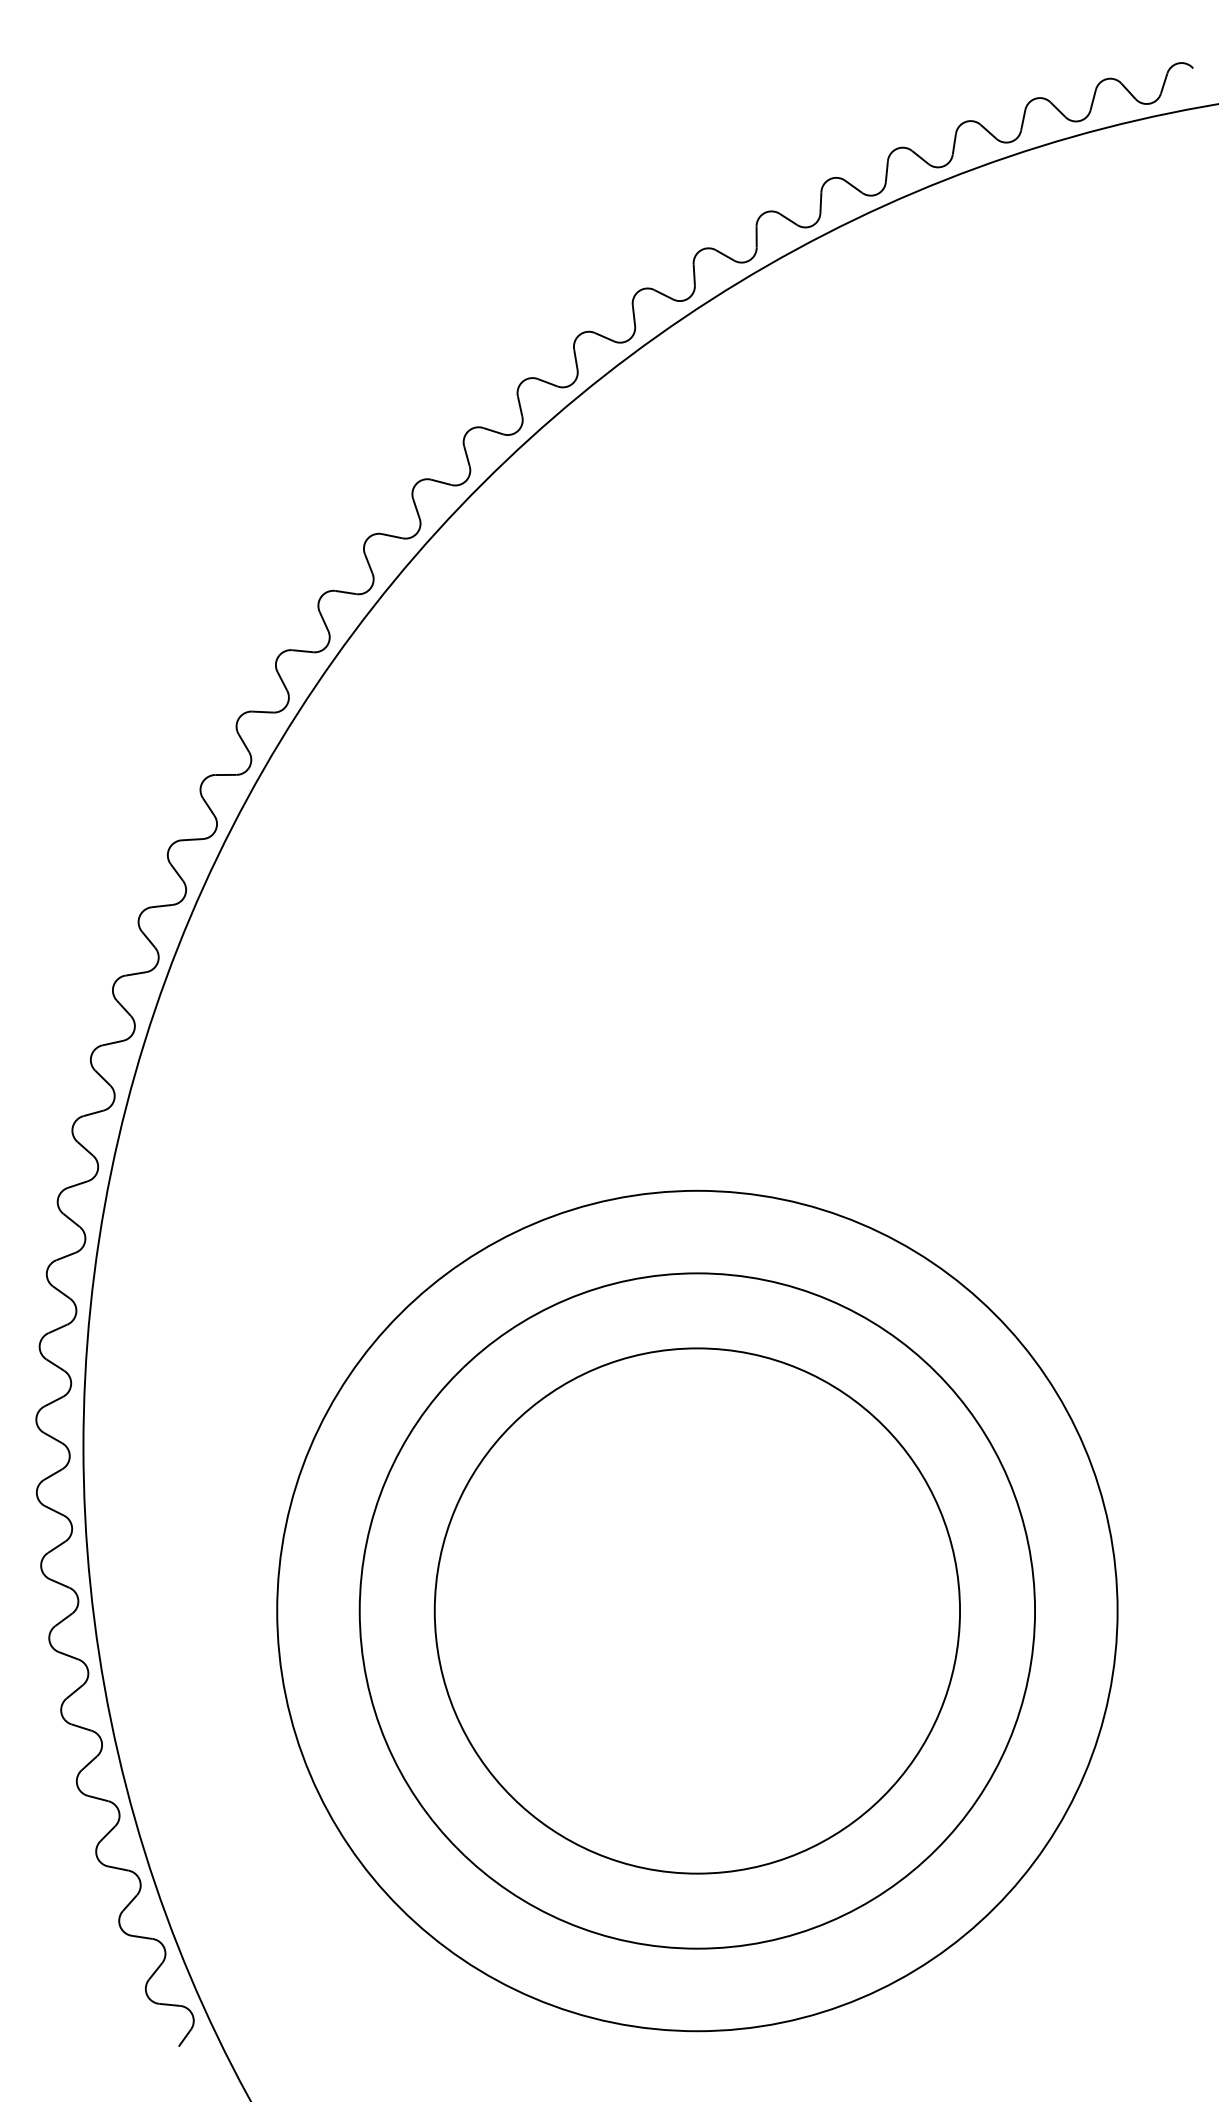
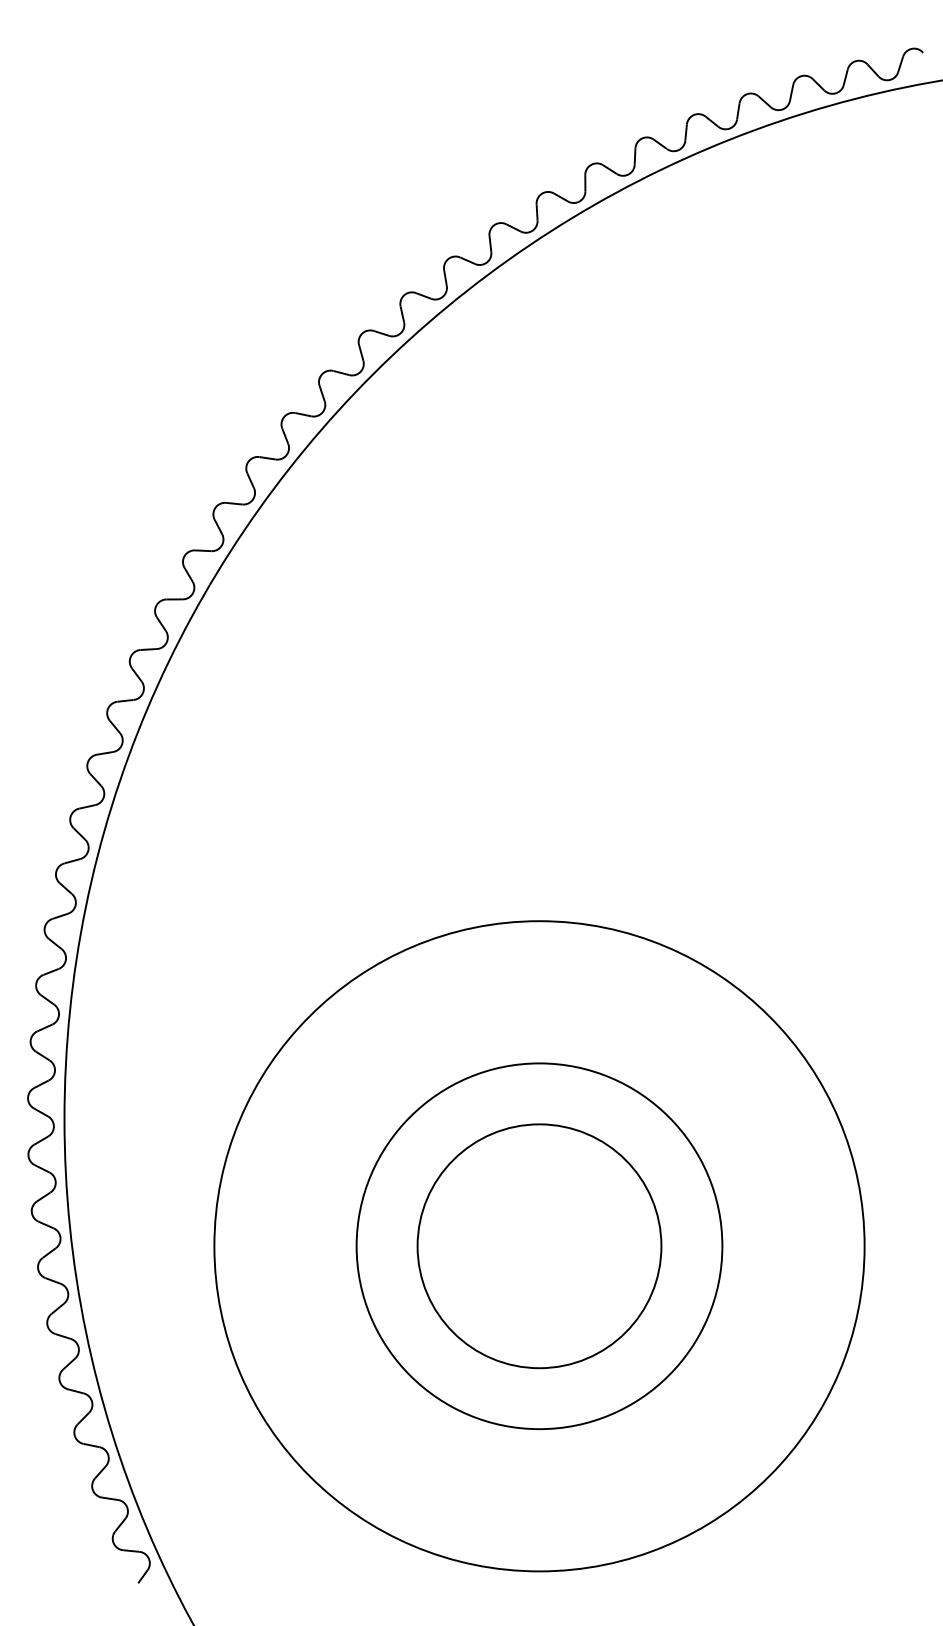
circle: (697, 1610) -> (539, 1245), size x0.6
circle: (697, 1610) -> (539, 1245), size x0.7

